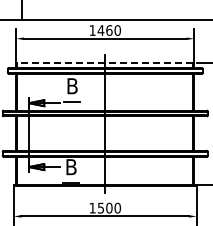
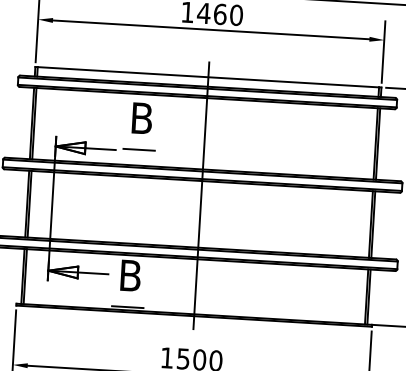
line: (105, 63) -> (208, 78), dashed -> solid

